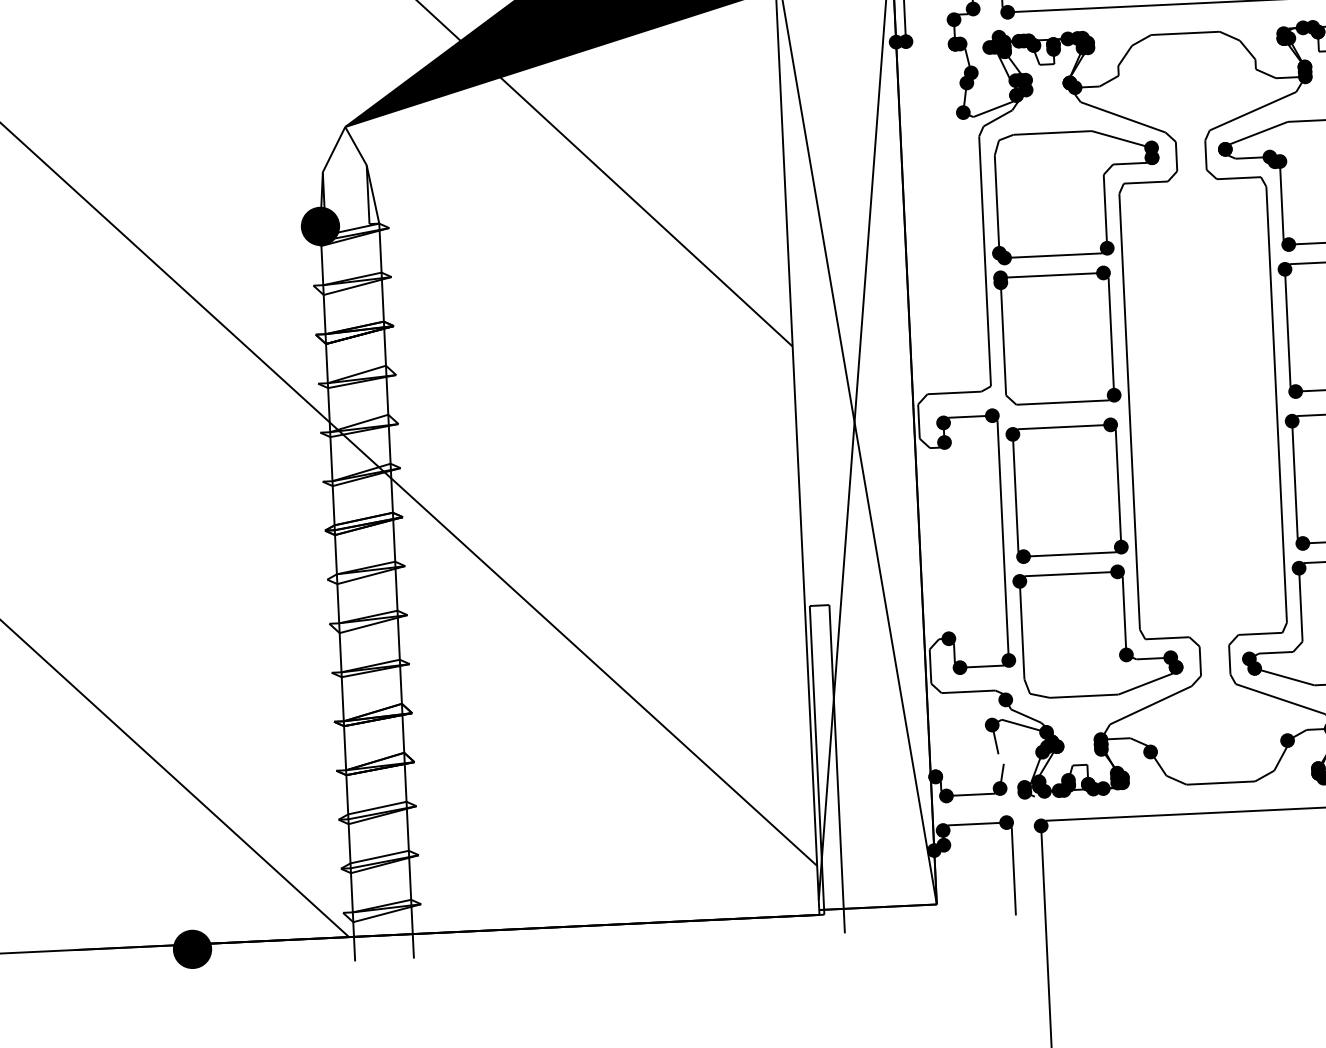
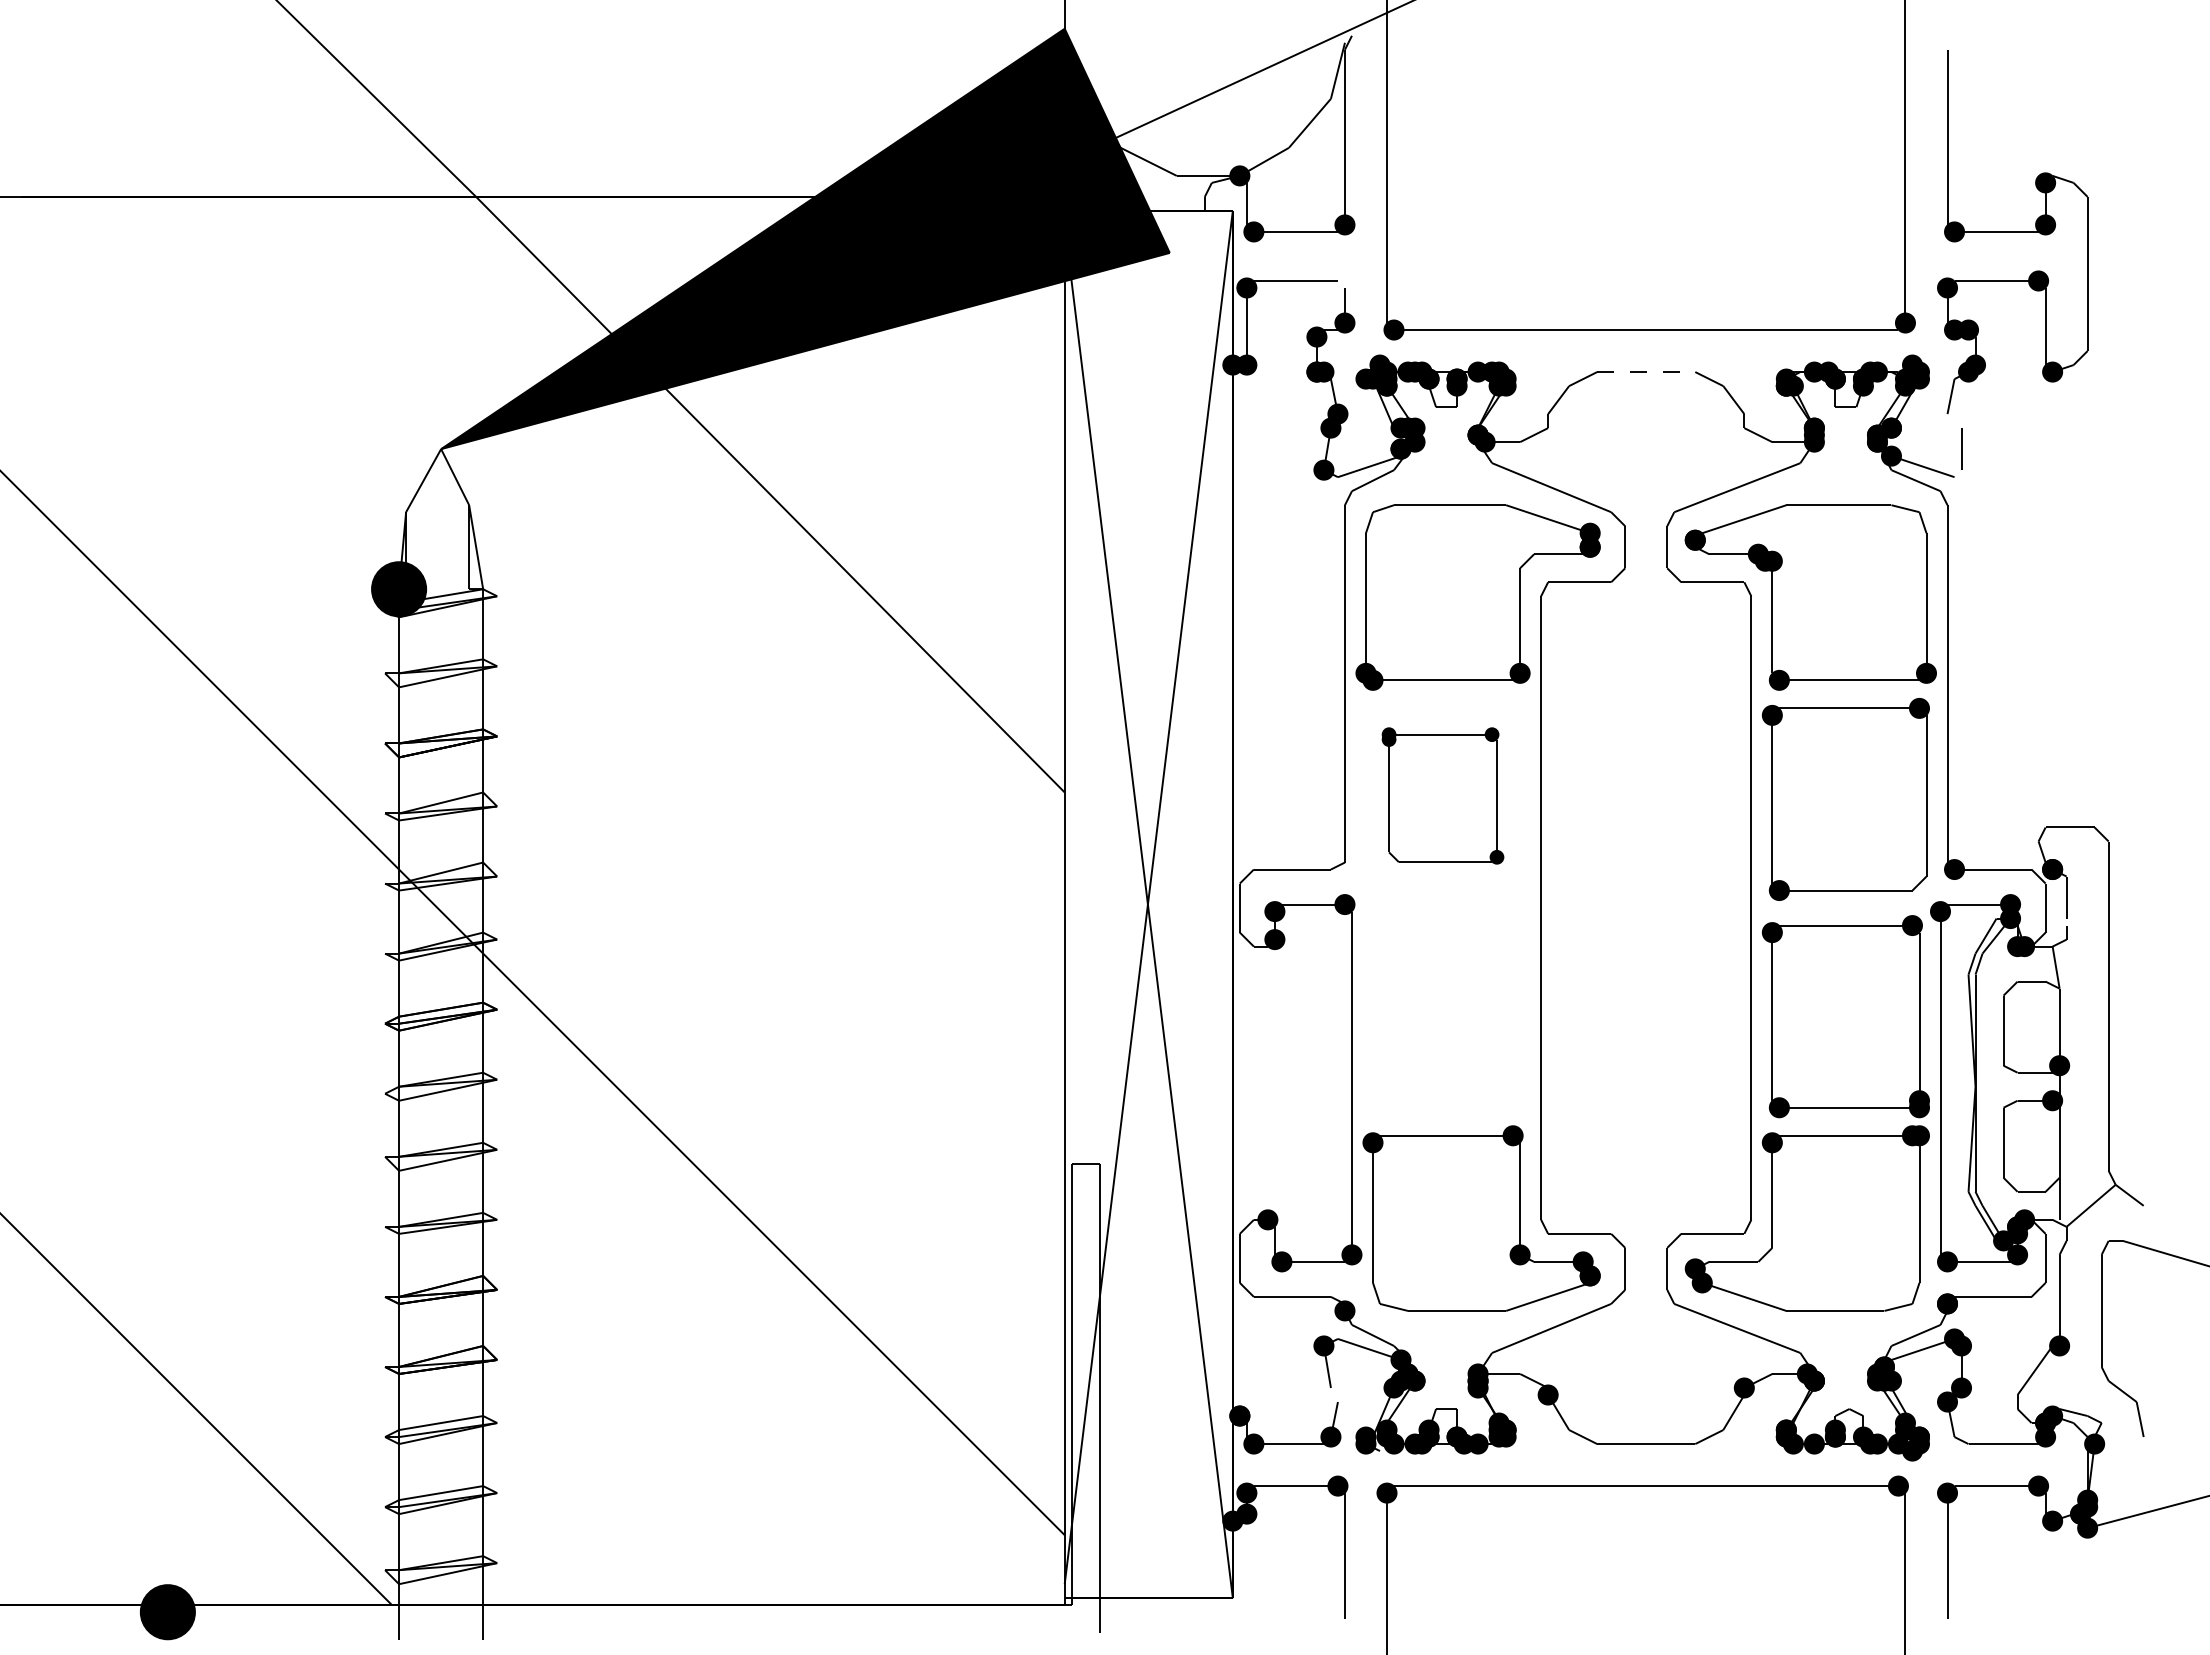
line: (1185, 33) -> (1646, 372), solid -> dashed
part: (1056, 336) -> (1442, 795), size x0.7
part: (1067, 490) -> (1446, 1016), removed

